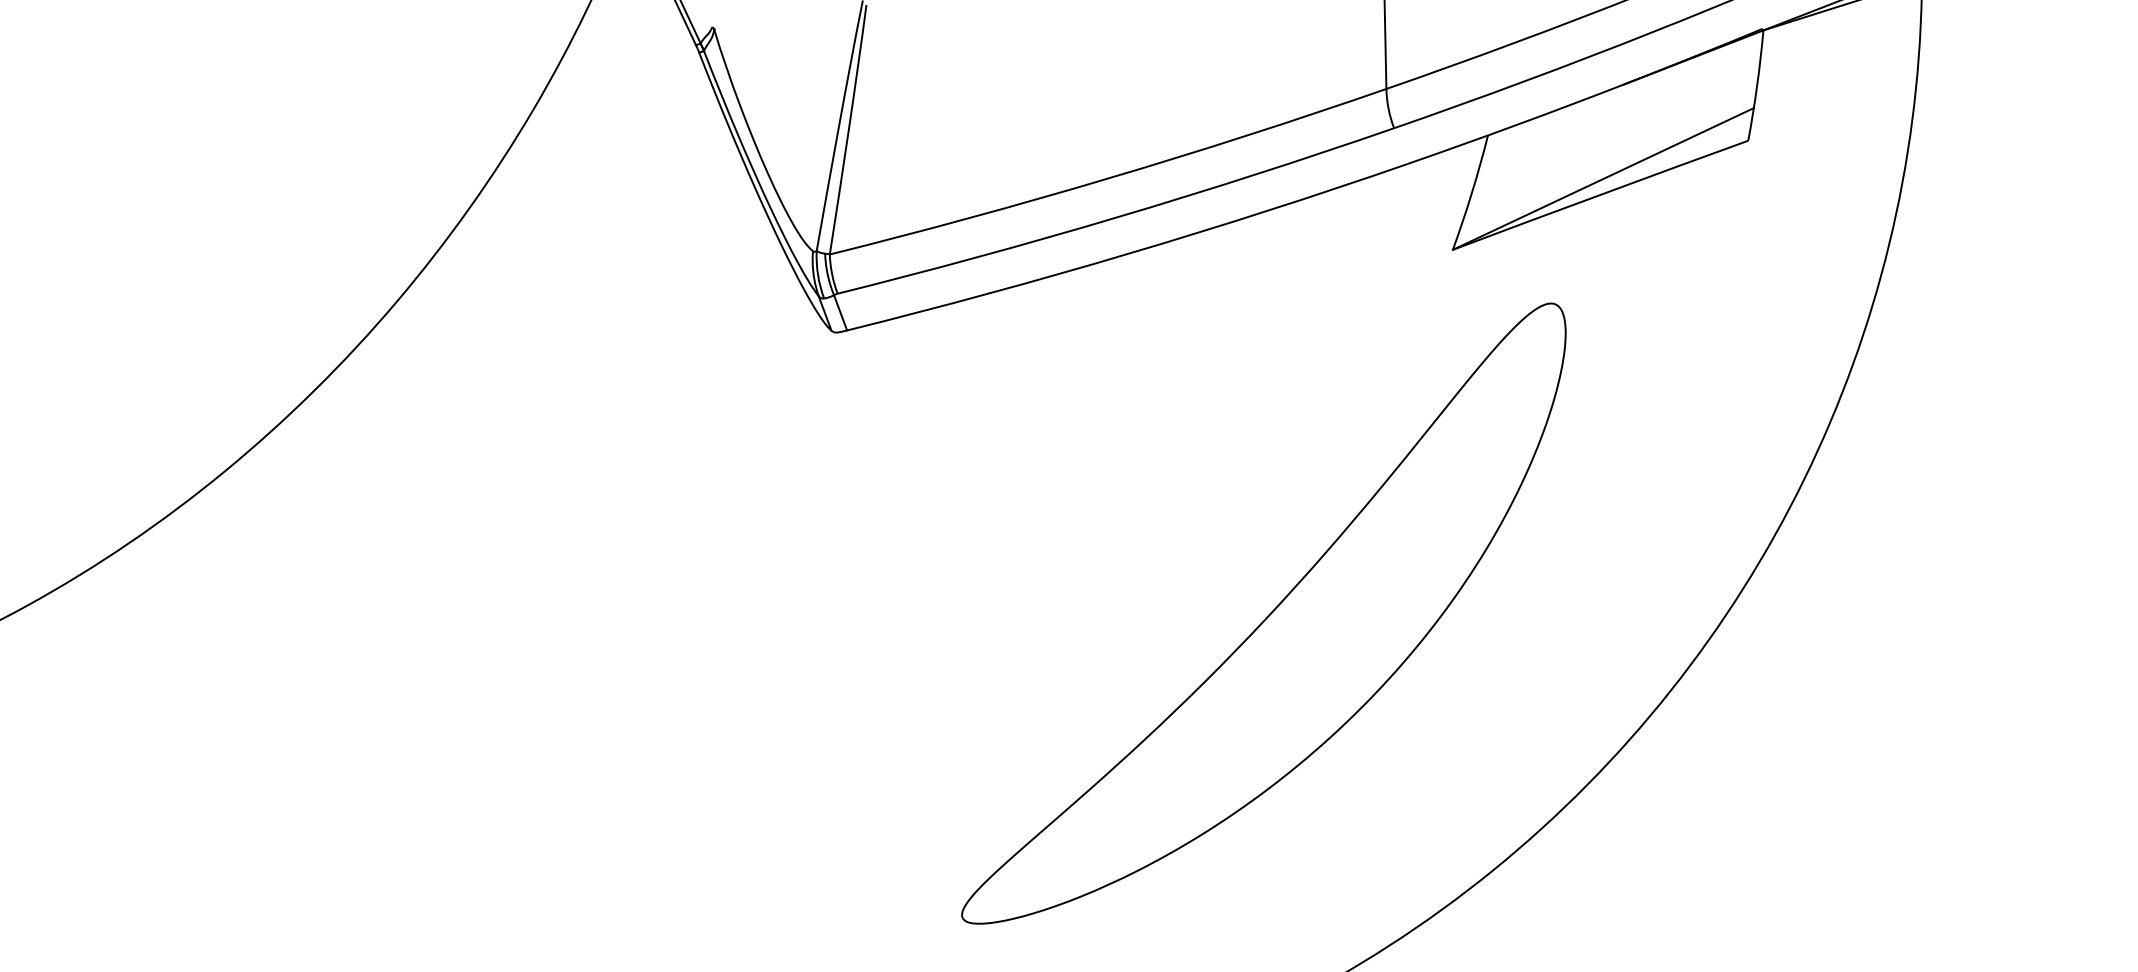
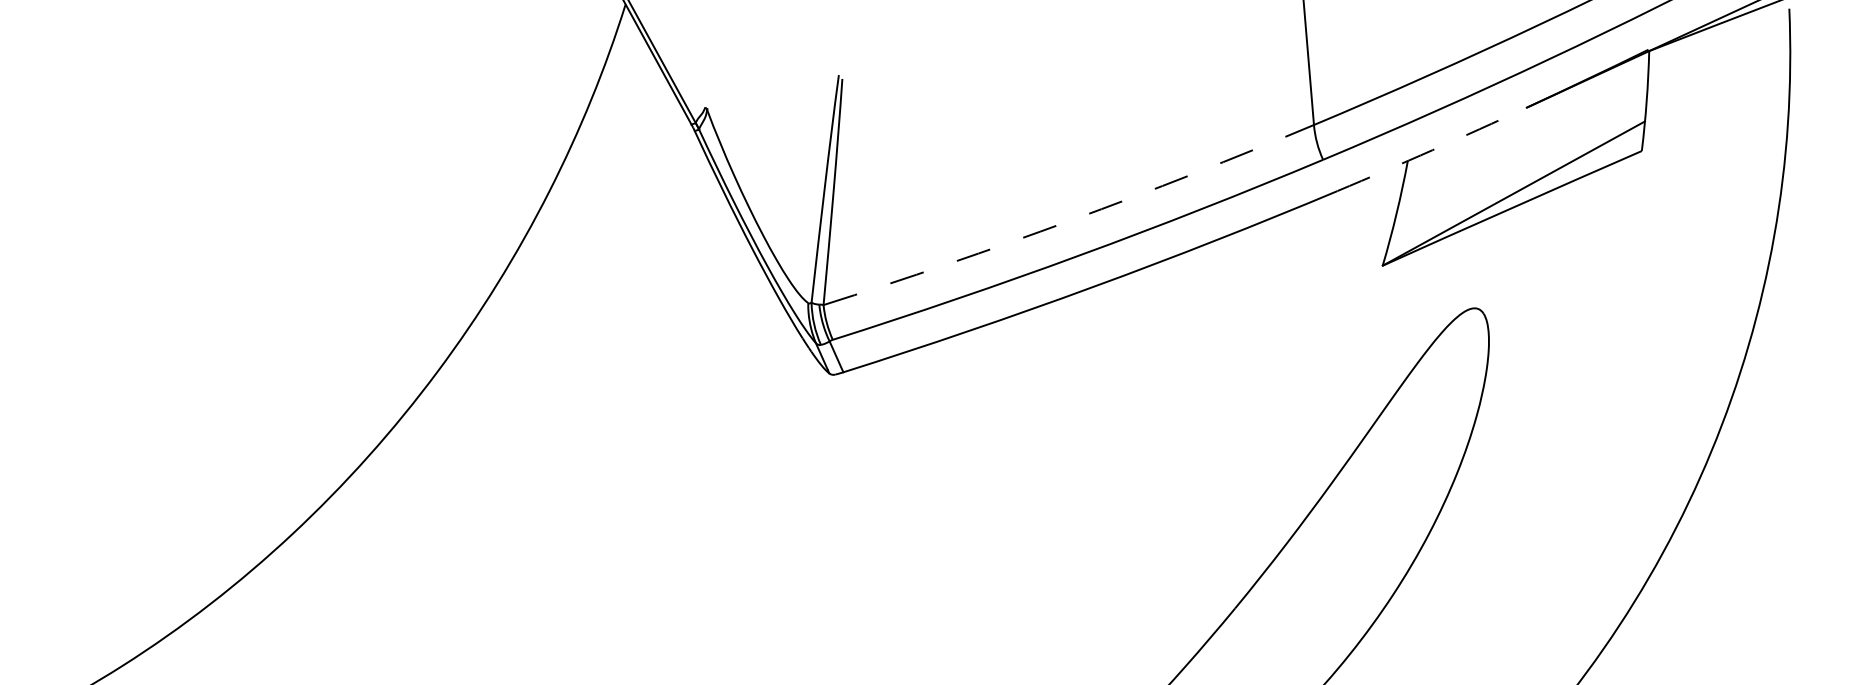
arc: (1516, 125) -> (1432, 150), solid -> dashed
arc: (1109, 178) -> (1070, 221), solid -> dashed

